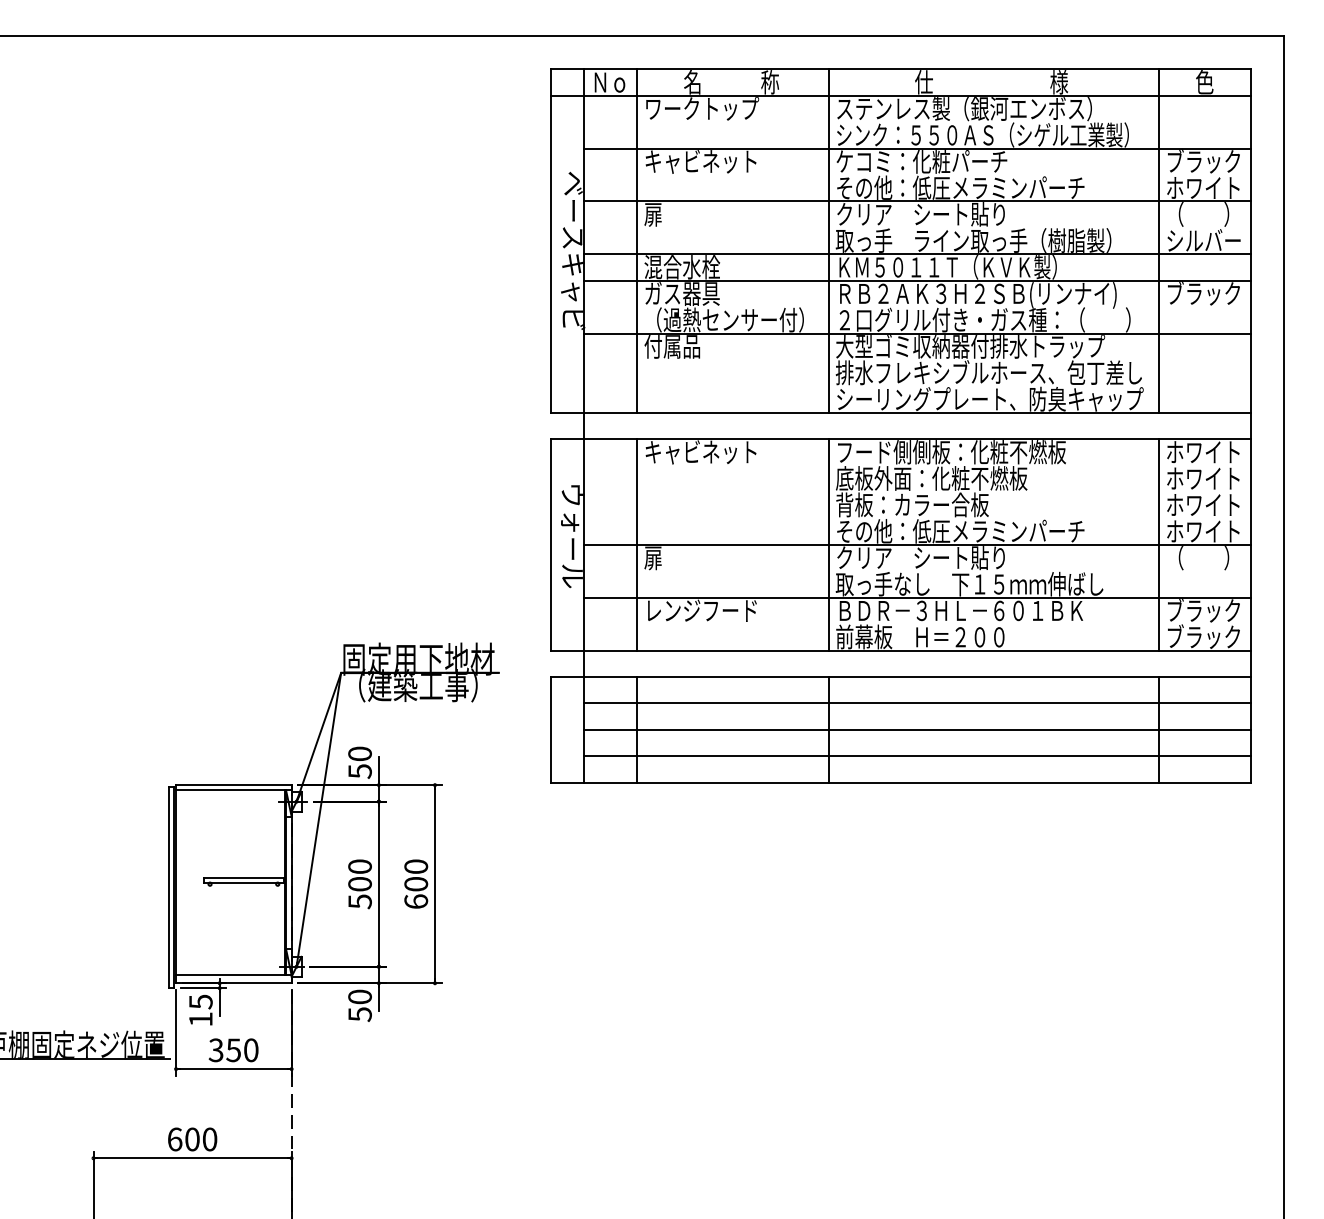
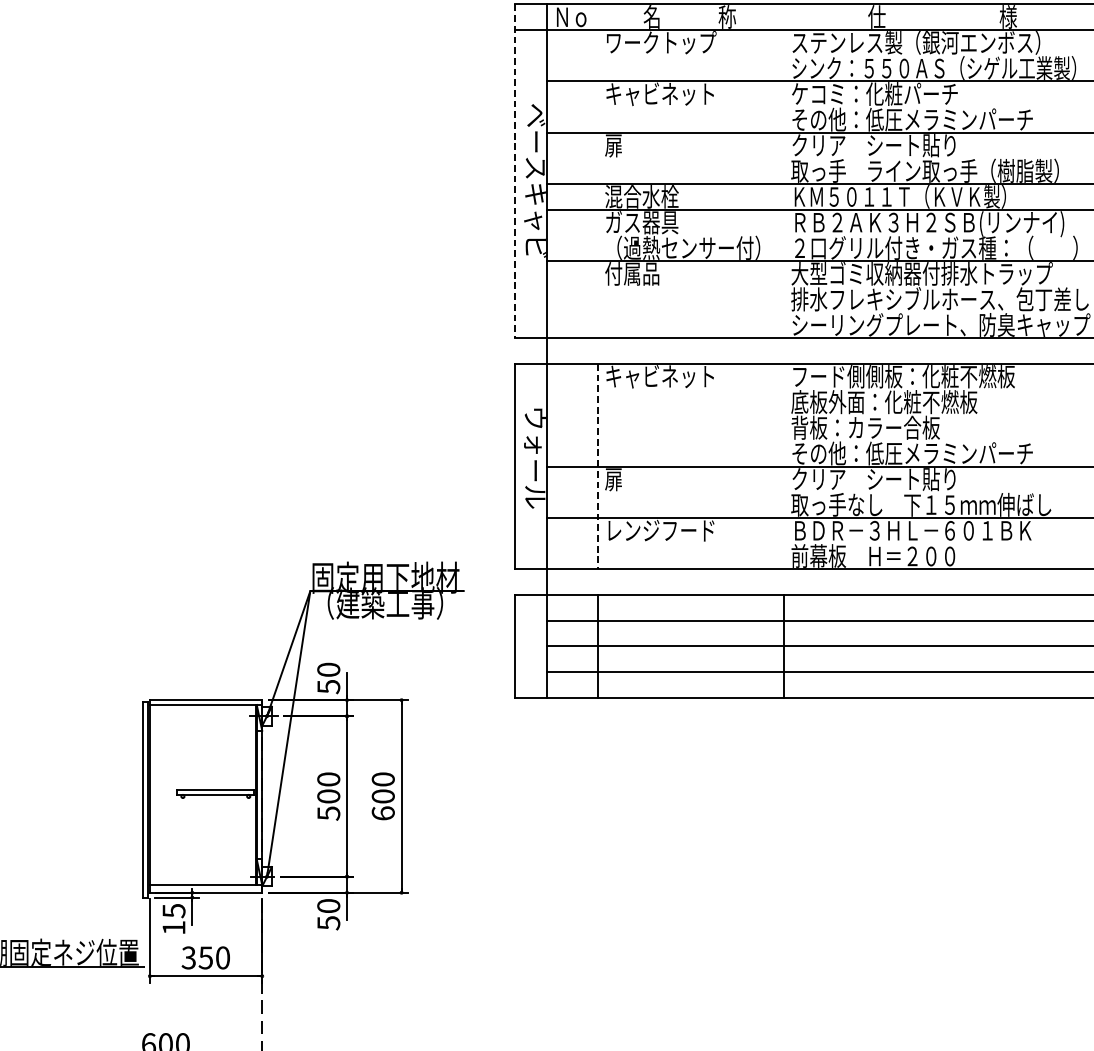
line: (637, 240) -> (598, 170), removed
line: (828, 240) -> (784, 170), removed
line: (551, 241) -> (514, 171), solid -> dashed
line: (637, 544) -> (598, 466), solid -> dashed
line: (828, 544) -> (784, 466), removed

